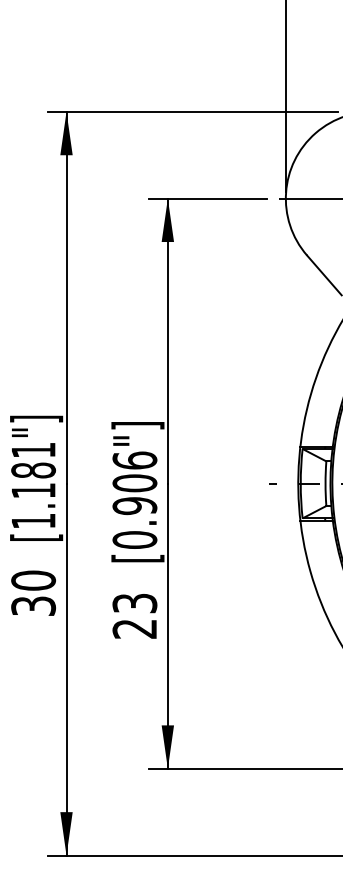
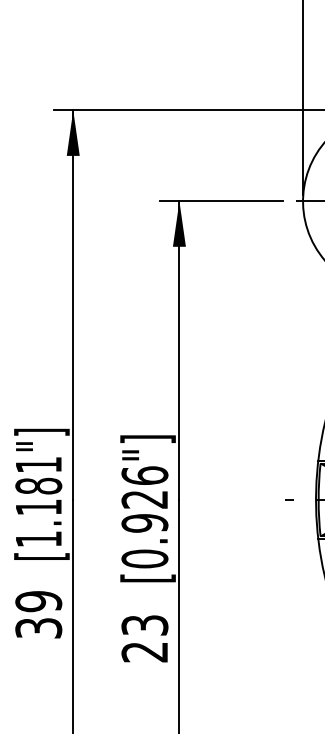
text: (134, 483) -> (144, 499), [0.906"] -> [0.926"]
text: (33, 580) -> (38, 601), 30 -> 39

